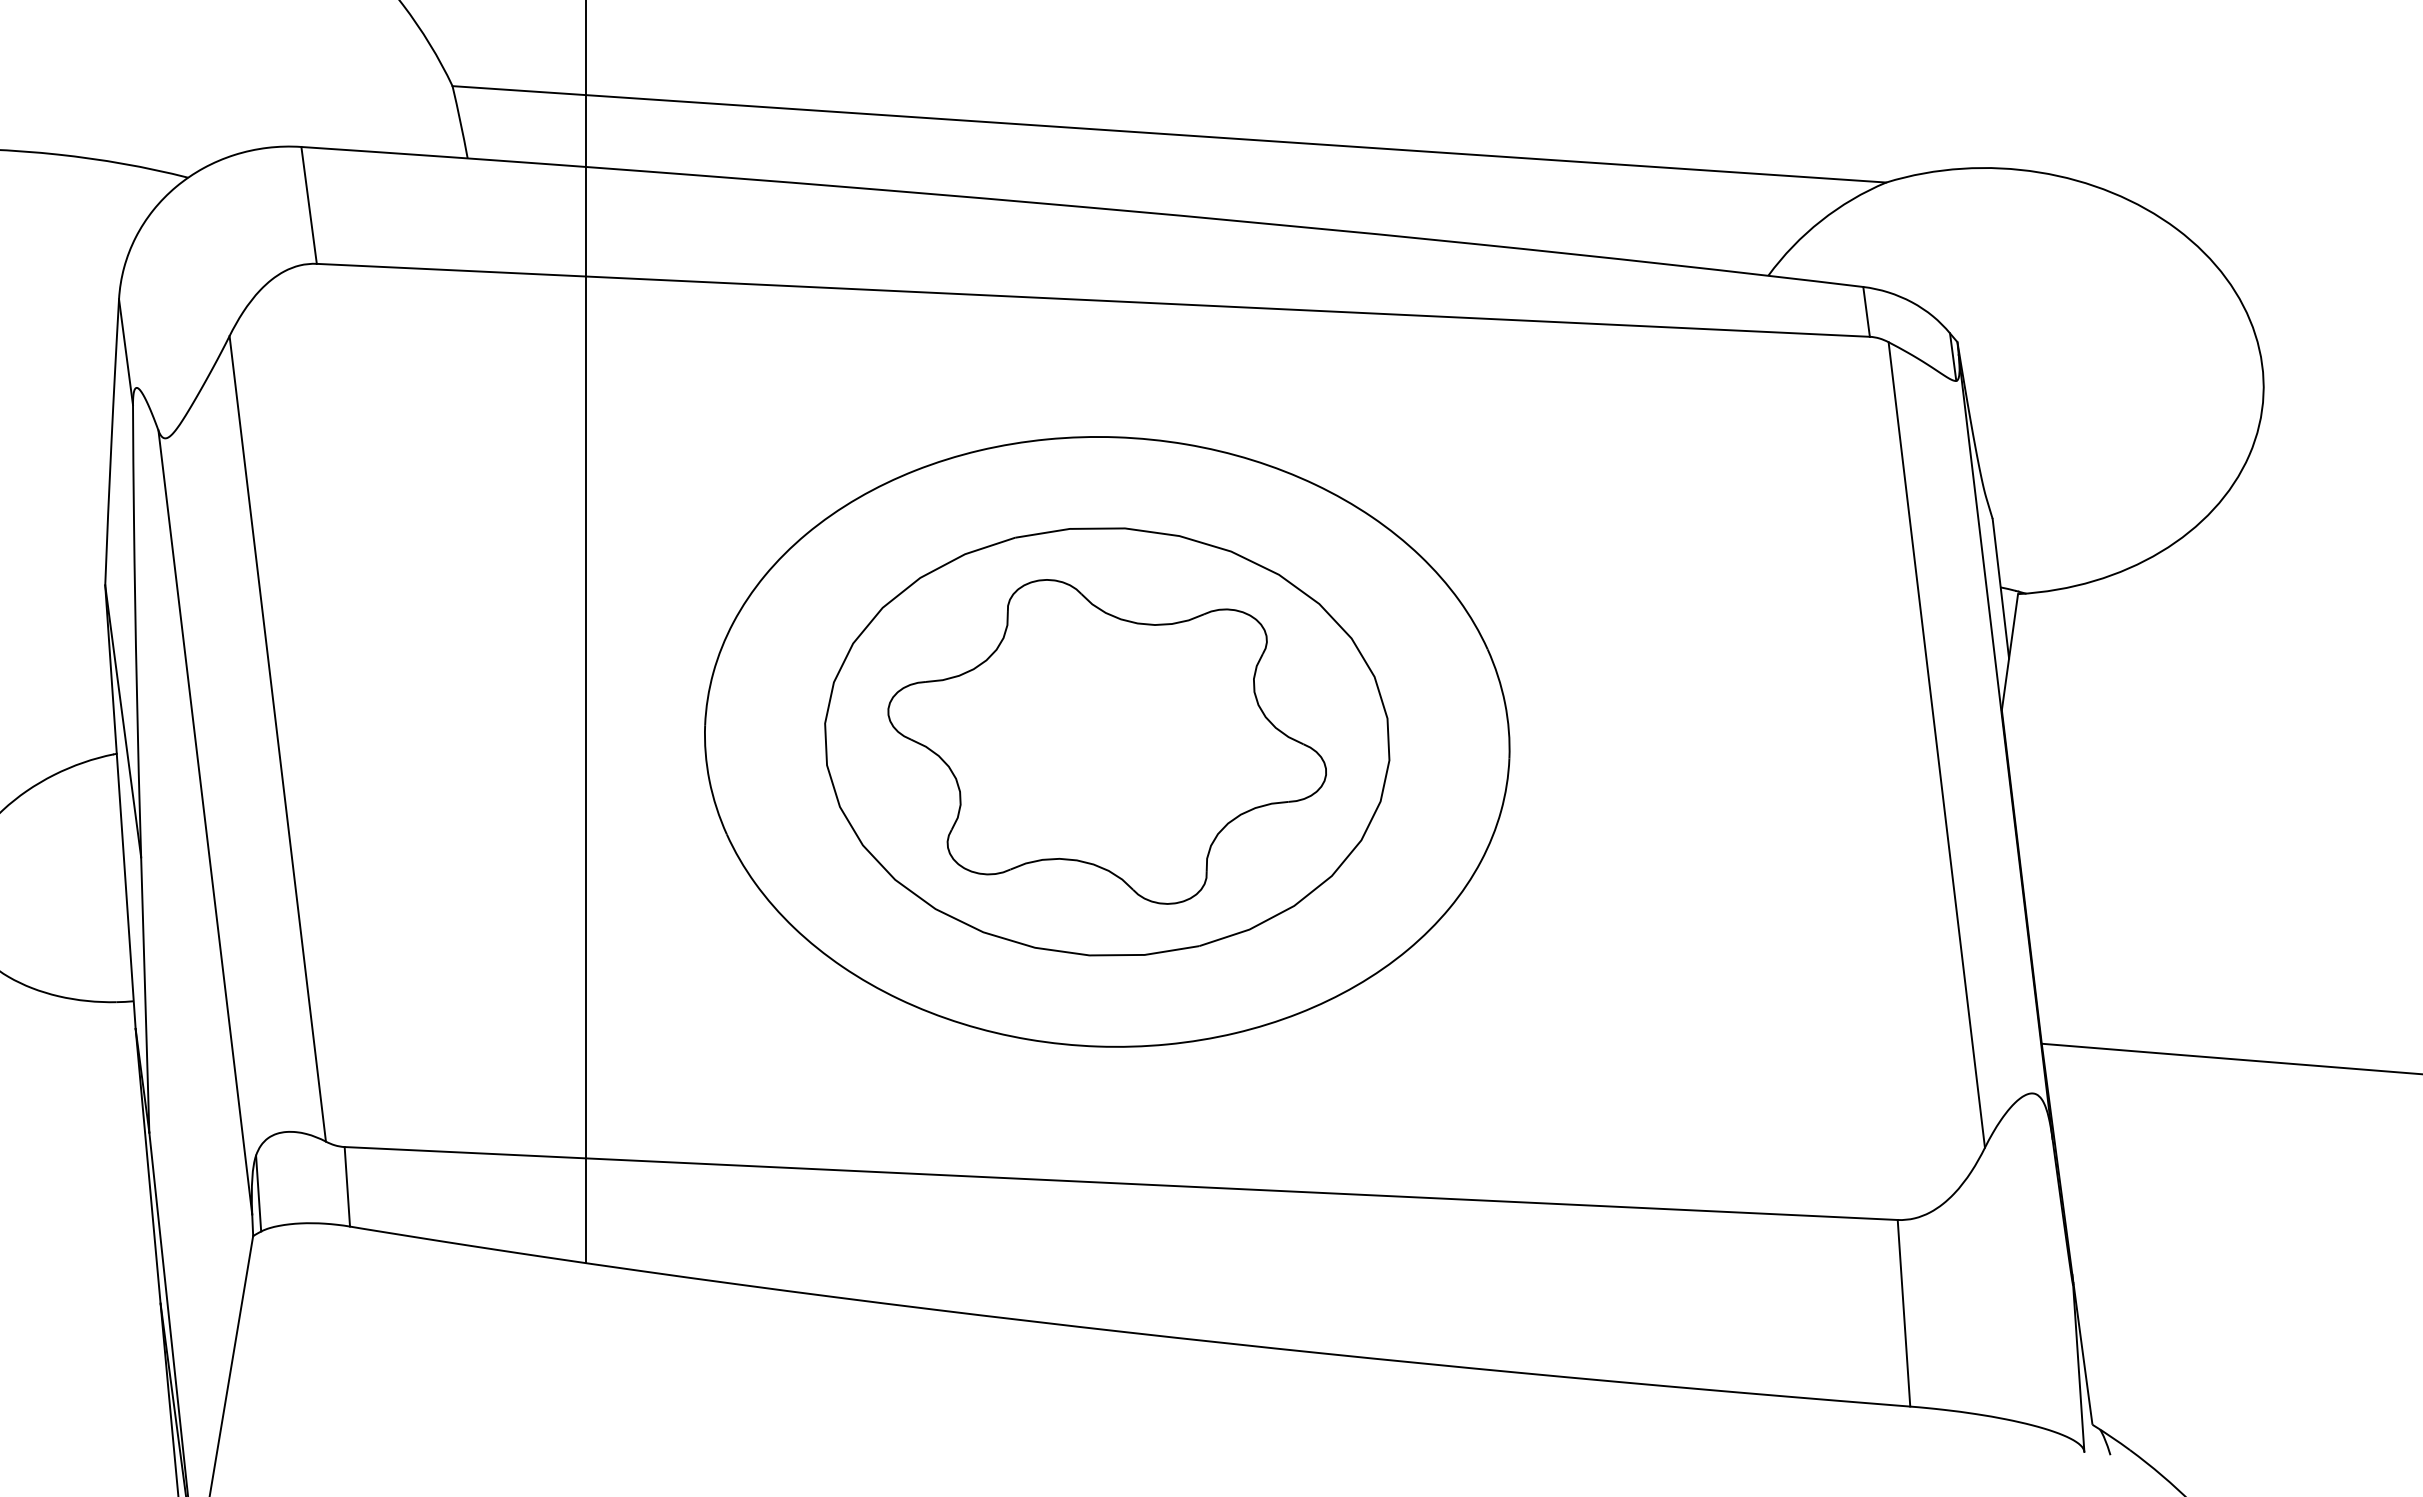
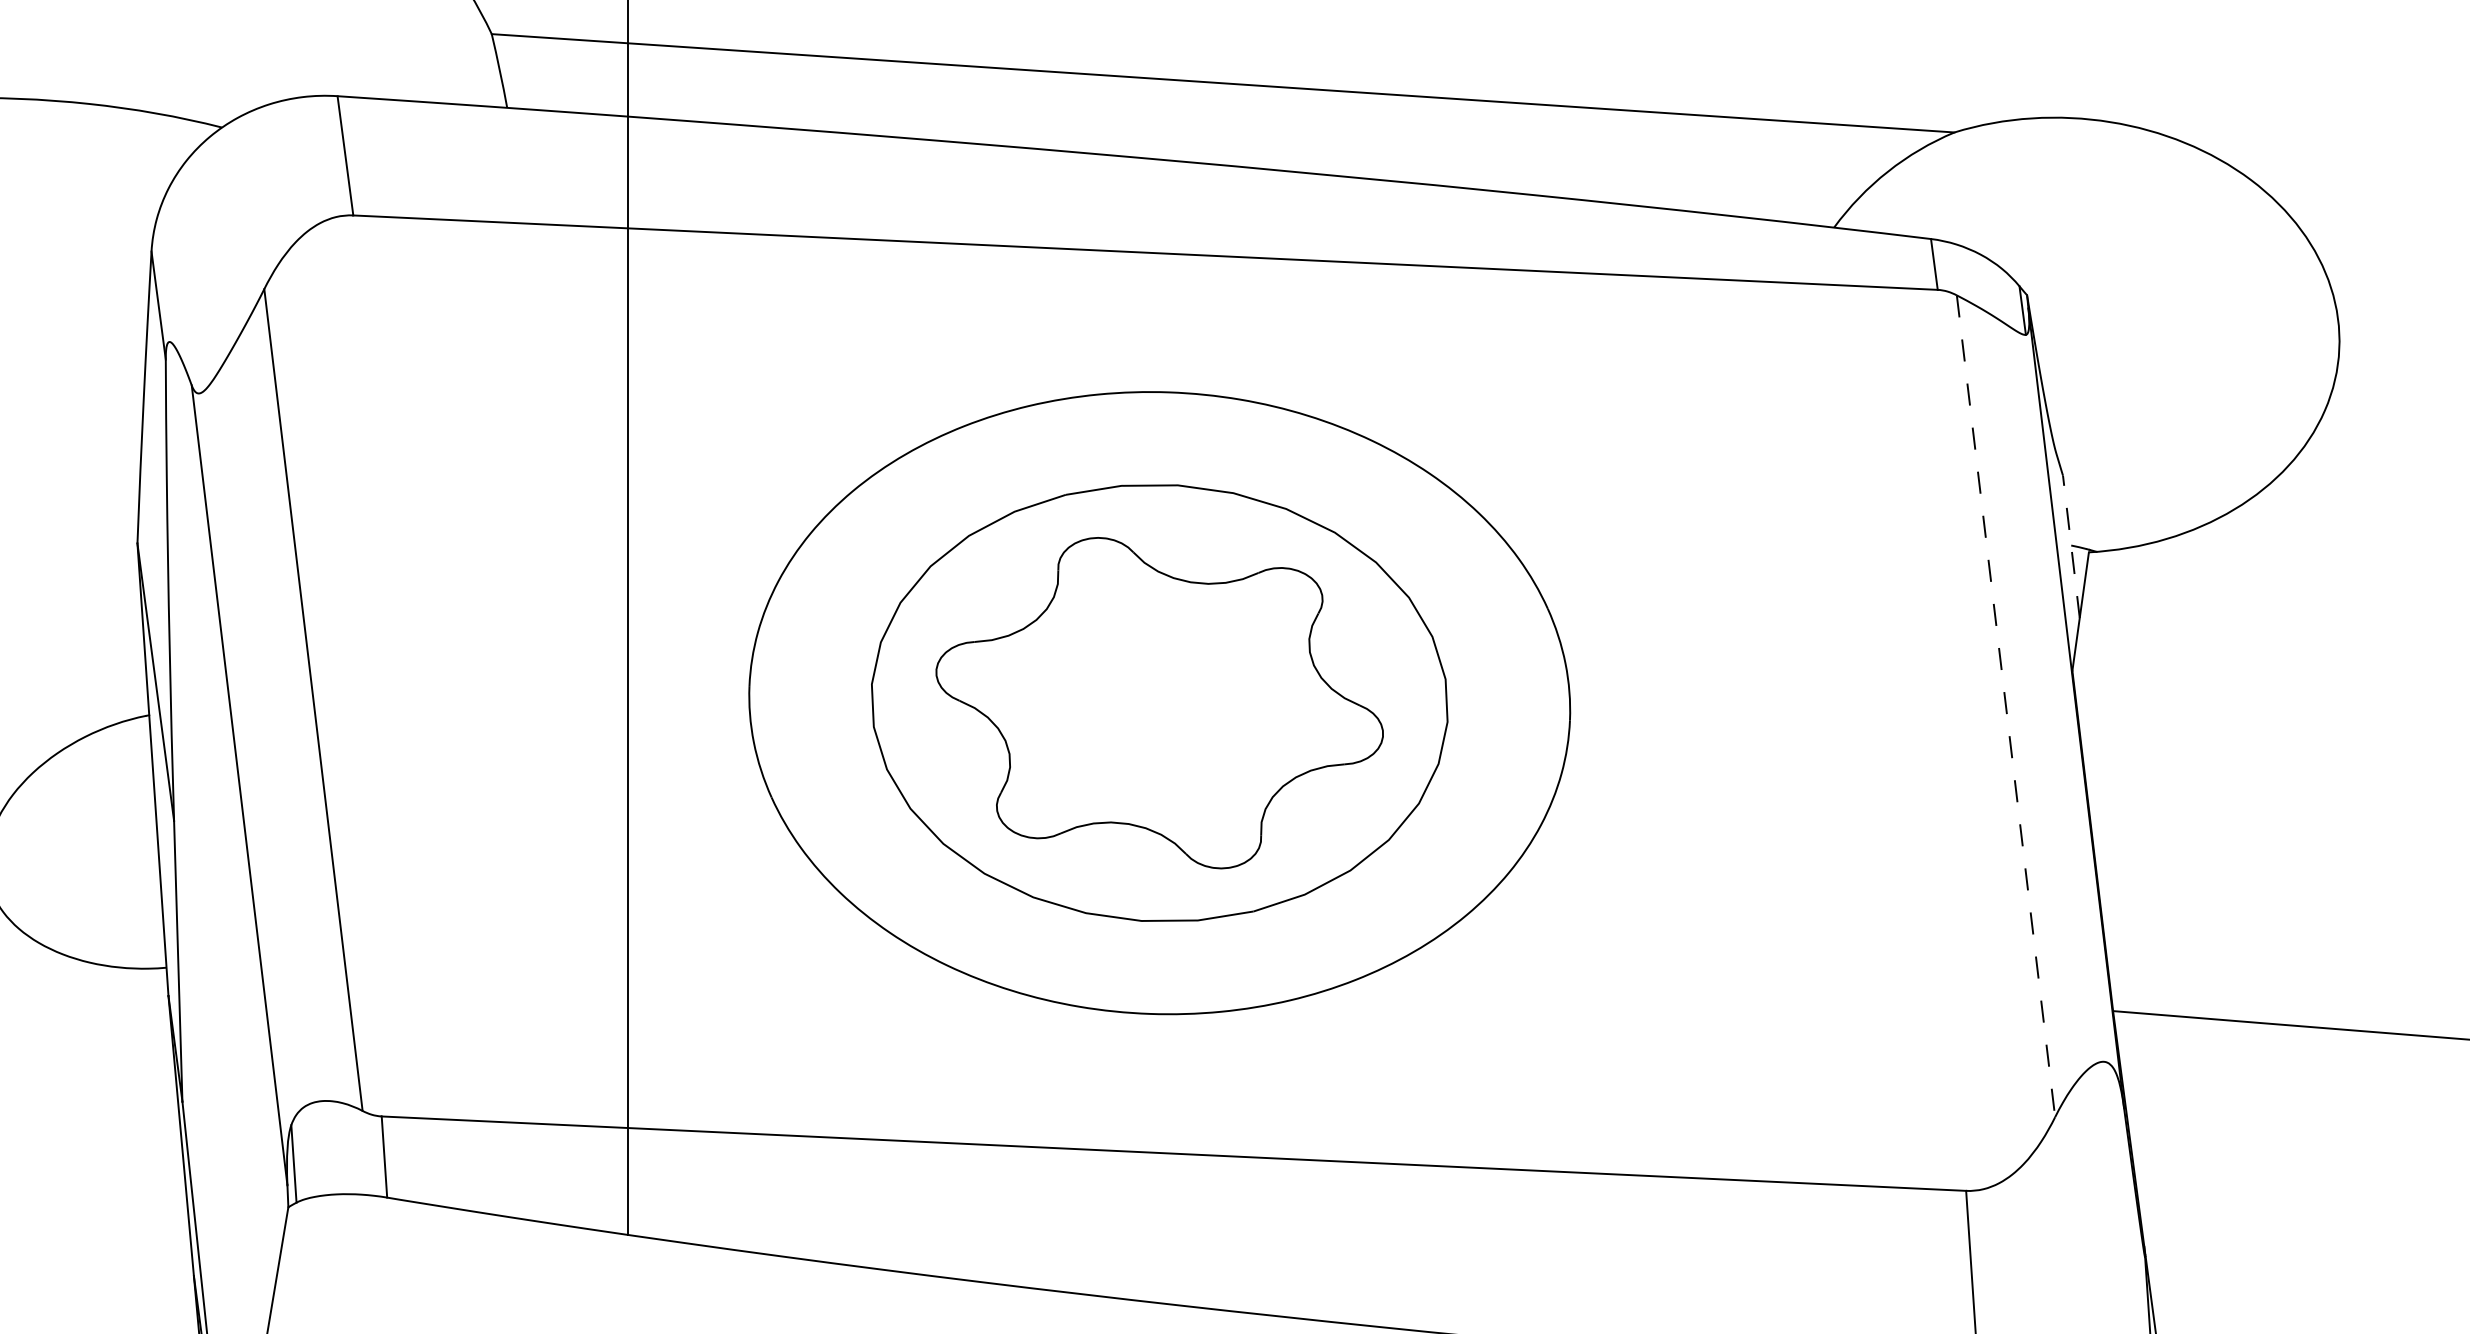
line: (2000, 588) -> (2071, 546), solid -> dashed
line: (1936, 745) -> (2005, 706), solid -> dashed

